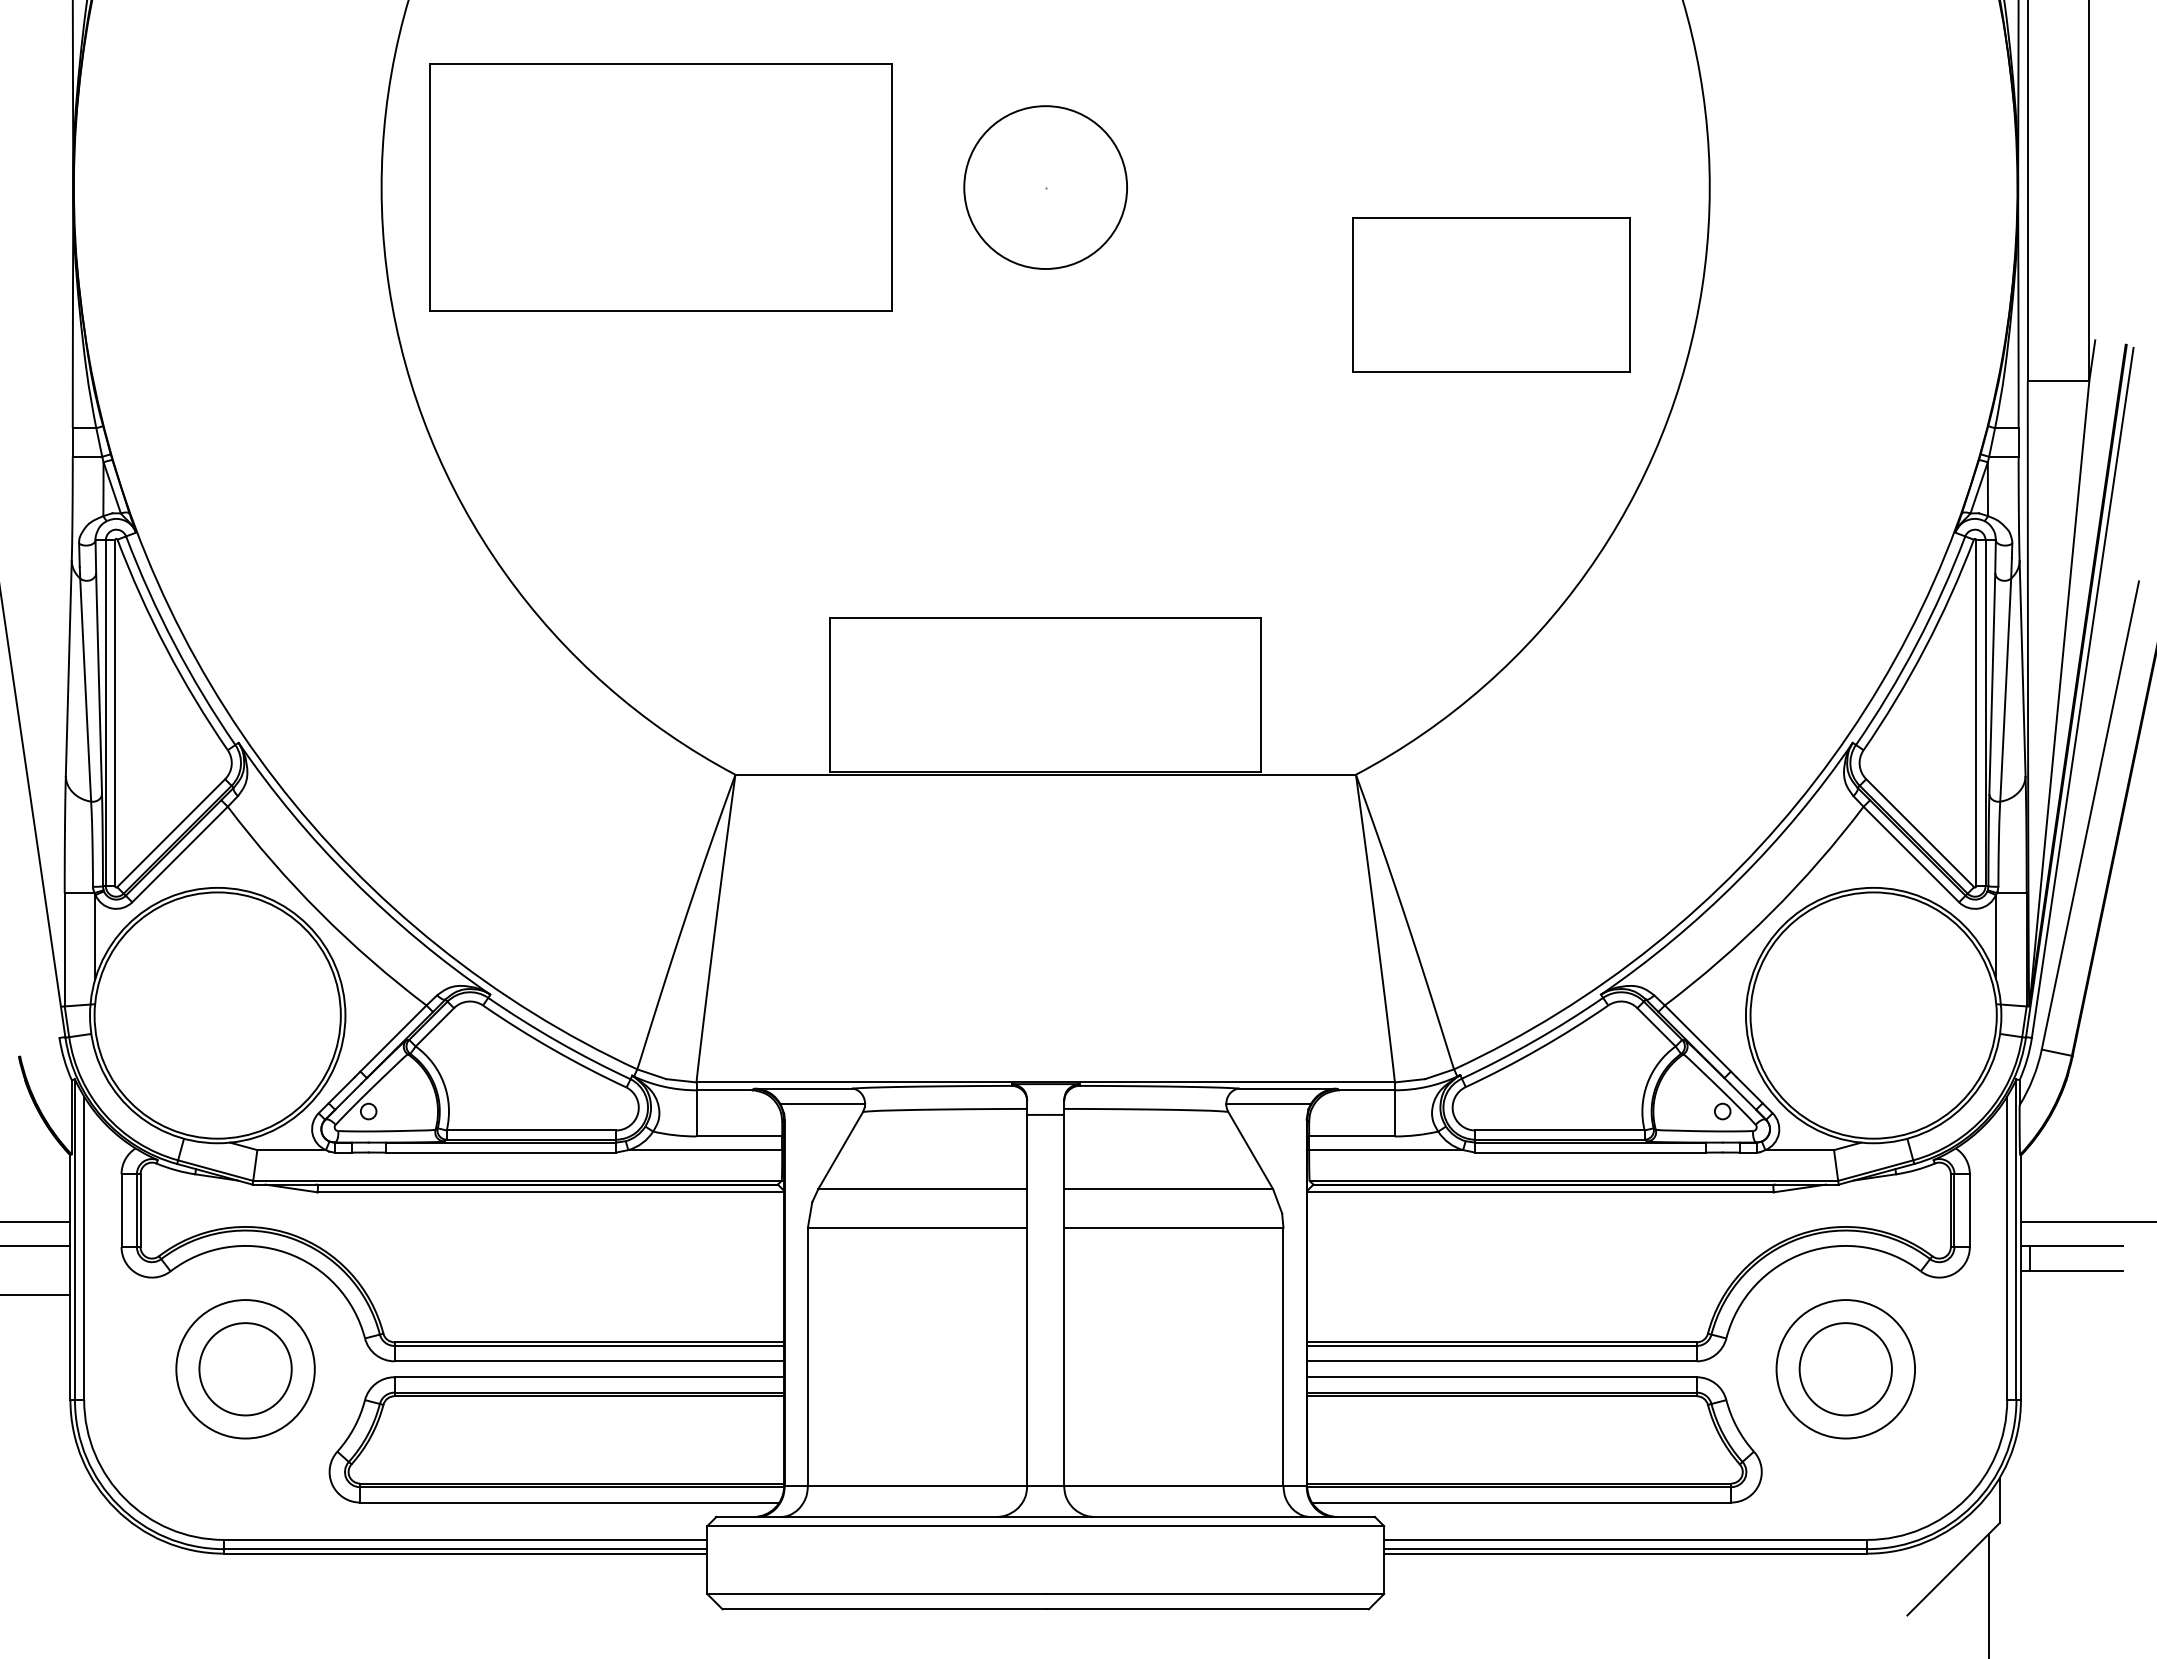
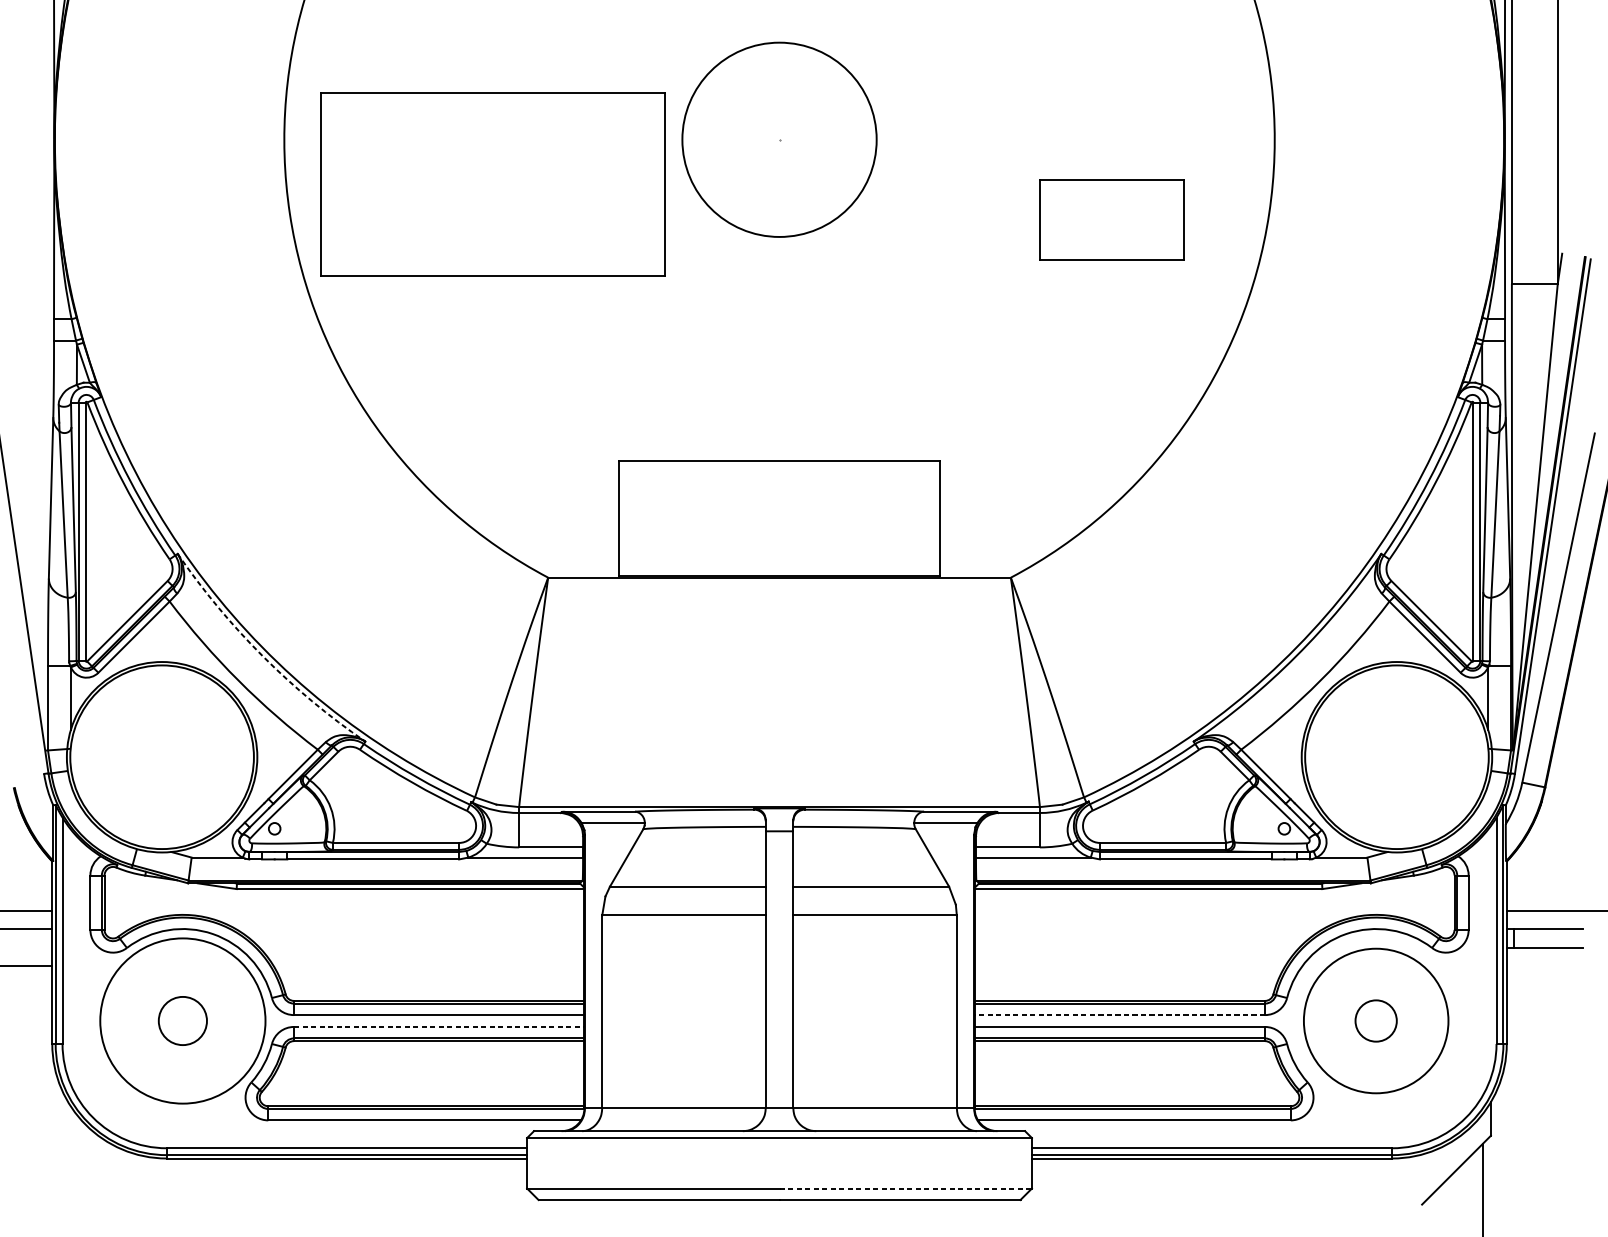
part: (660, 187) -> (492, 184), moved
circle: (1045, 187) -> (779, 139), size x1.6
part: (1491, 294) -> (1111, 219), size x0.7
arc: (352, 880) -> (262, 656), solid -> dashed
line: (1502, 1361) -> (1120, 1015), solid -> dashed
circle: (245, 1369) -> (182, 1021), size x0.7
circle: (245, 1369) -> (182, 1021), size x1.6
circle: (1845, 1369) -> (1375, 1021), size x0.6
circle: (1845, 1369) -> (1375, 1021), size x1.4
line: (589, 1377) -> (439, 1027), solid -> dashed
line: (1215, 1593) -> (906, 1188), solid -> dashed

